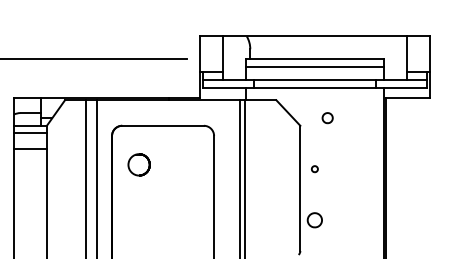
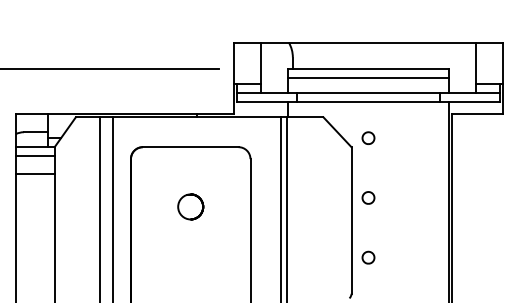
part: (327, 117) -> (368, 137), moved
circle: (138, 164) -> (190, 206), moved
part: (314, 168) -> (368, 197), size x1.67
part: (314, 220) -> (368, 257), size x0.71

